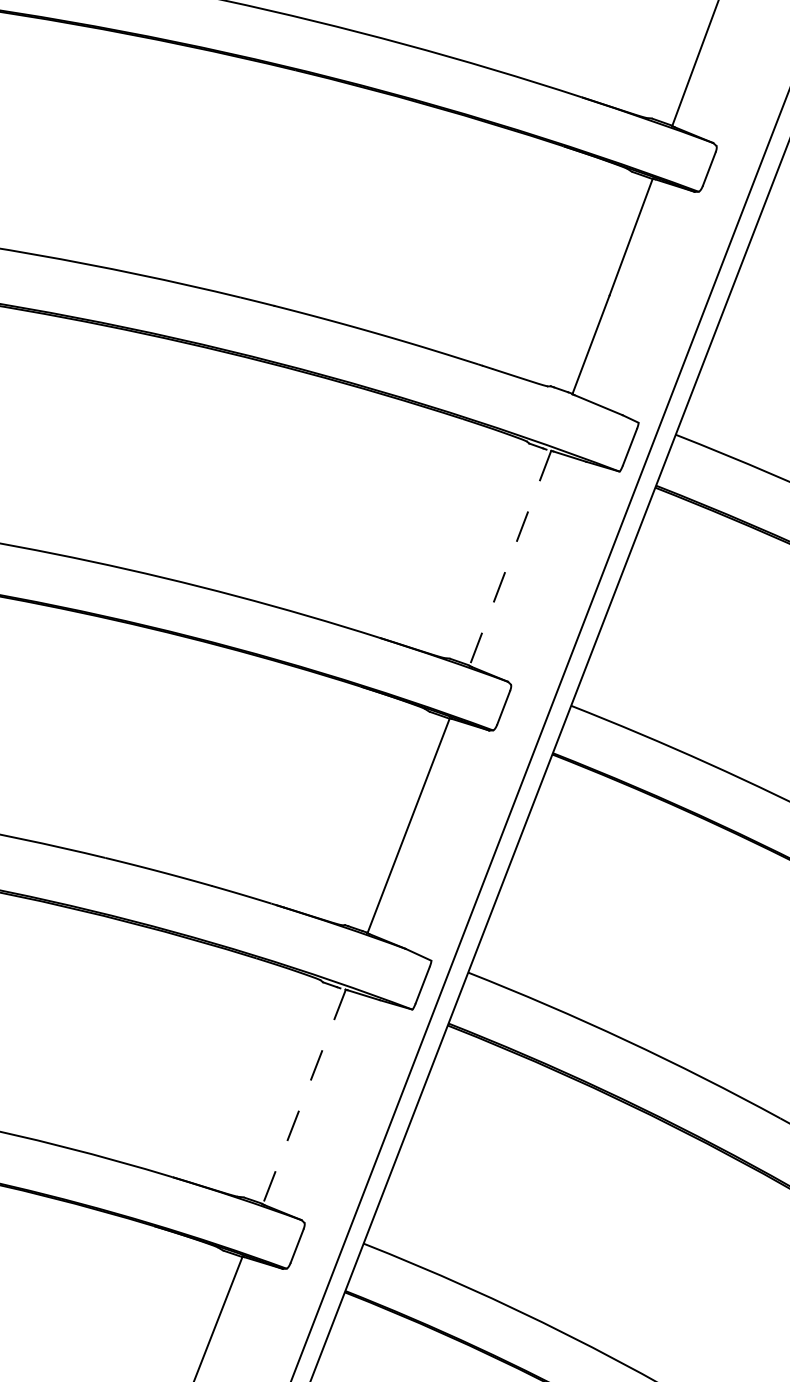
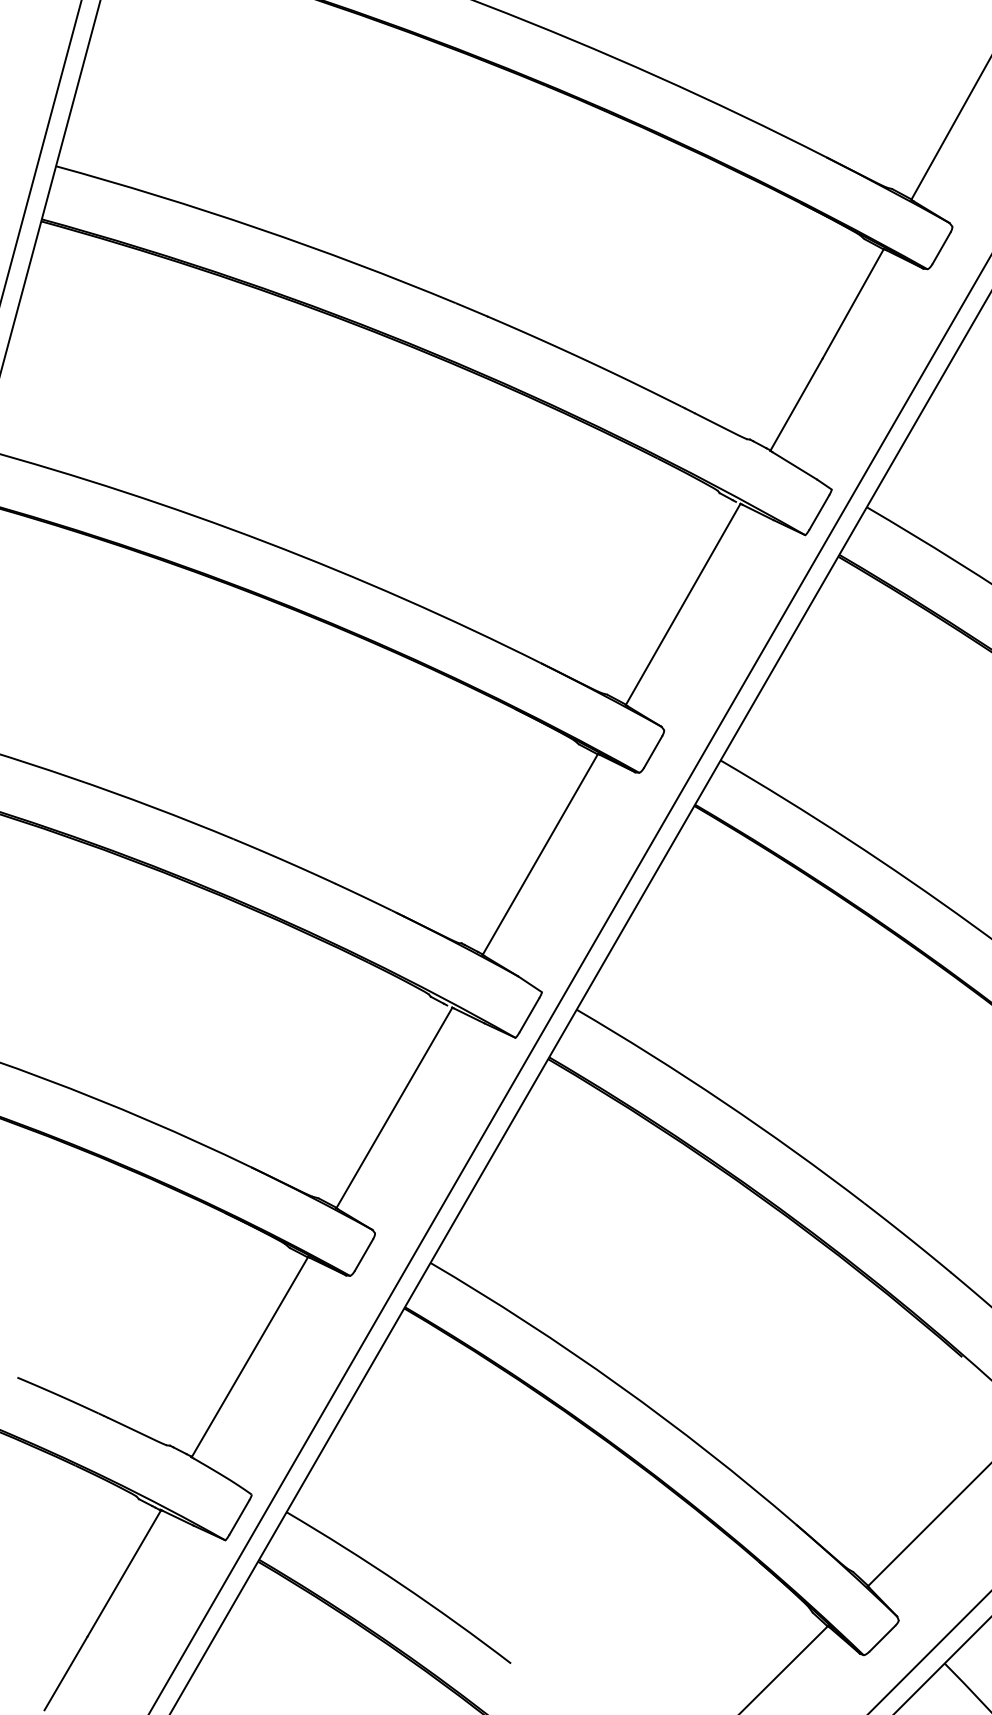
line: (510, 558) -> (683, 604), dashed -> solid
line: (304, 1096) -> (394, 1107), dashed -> solid

